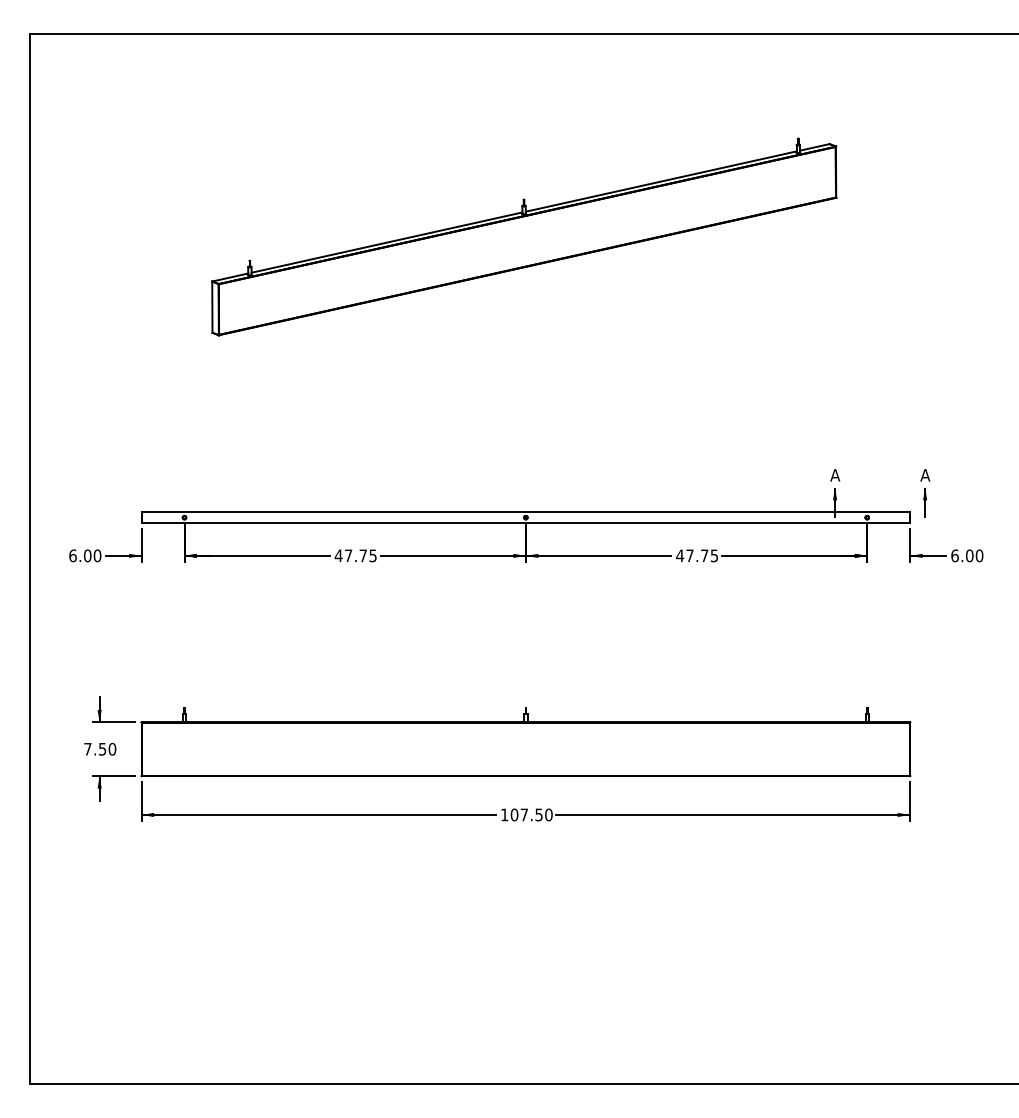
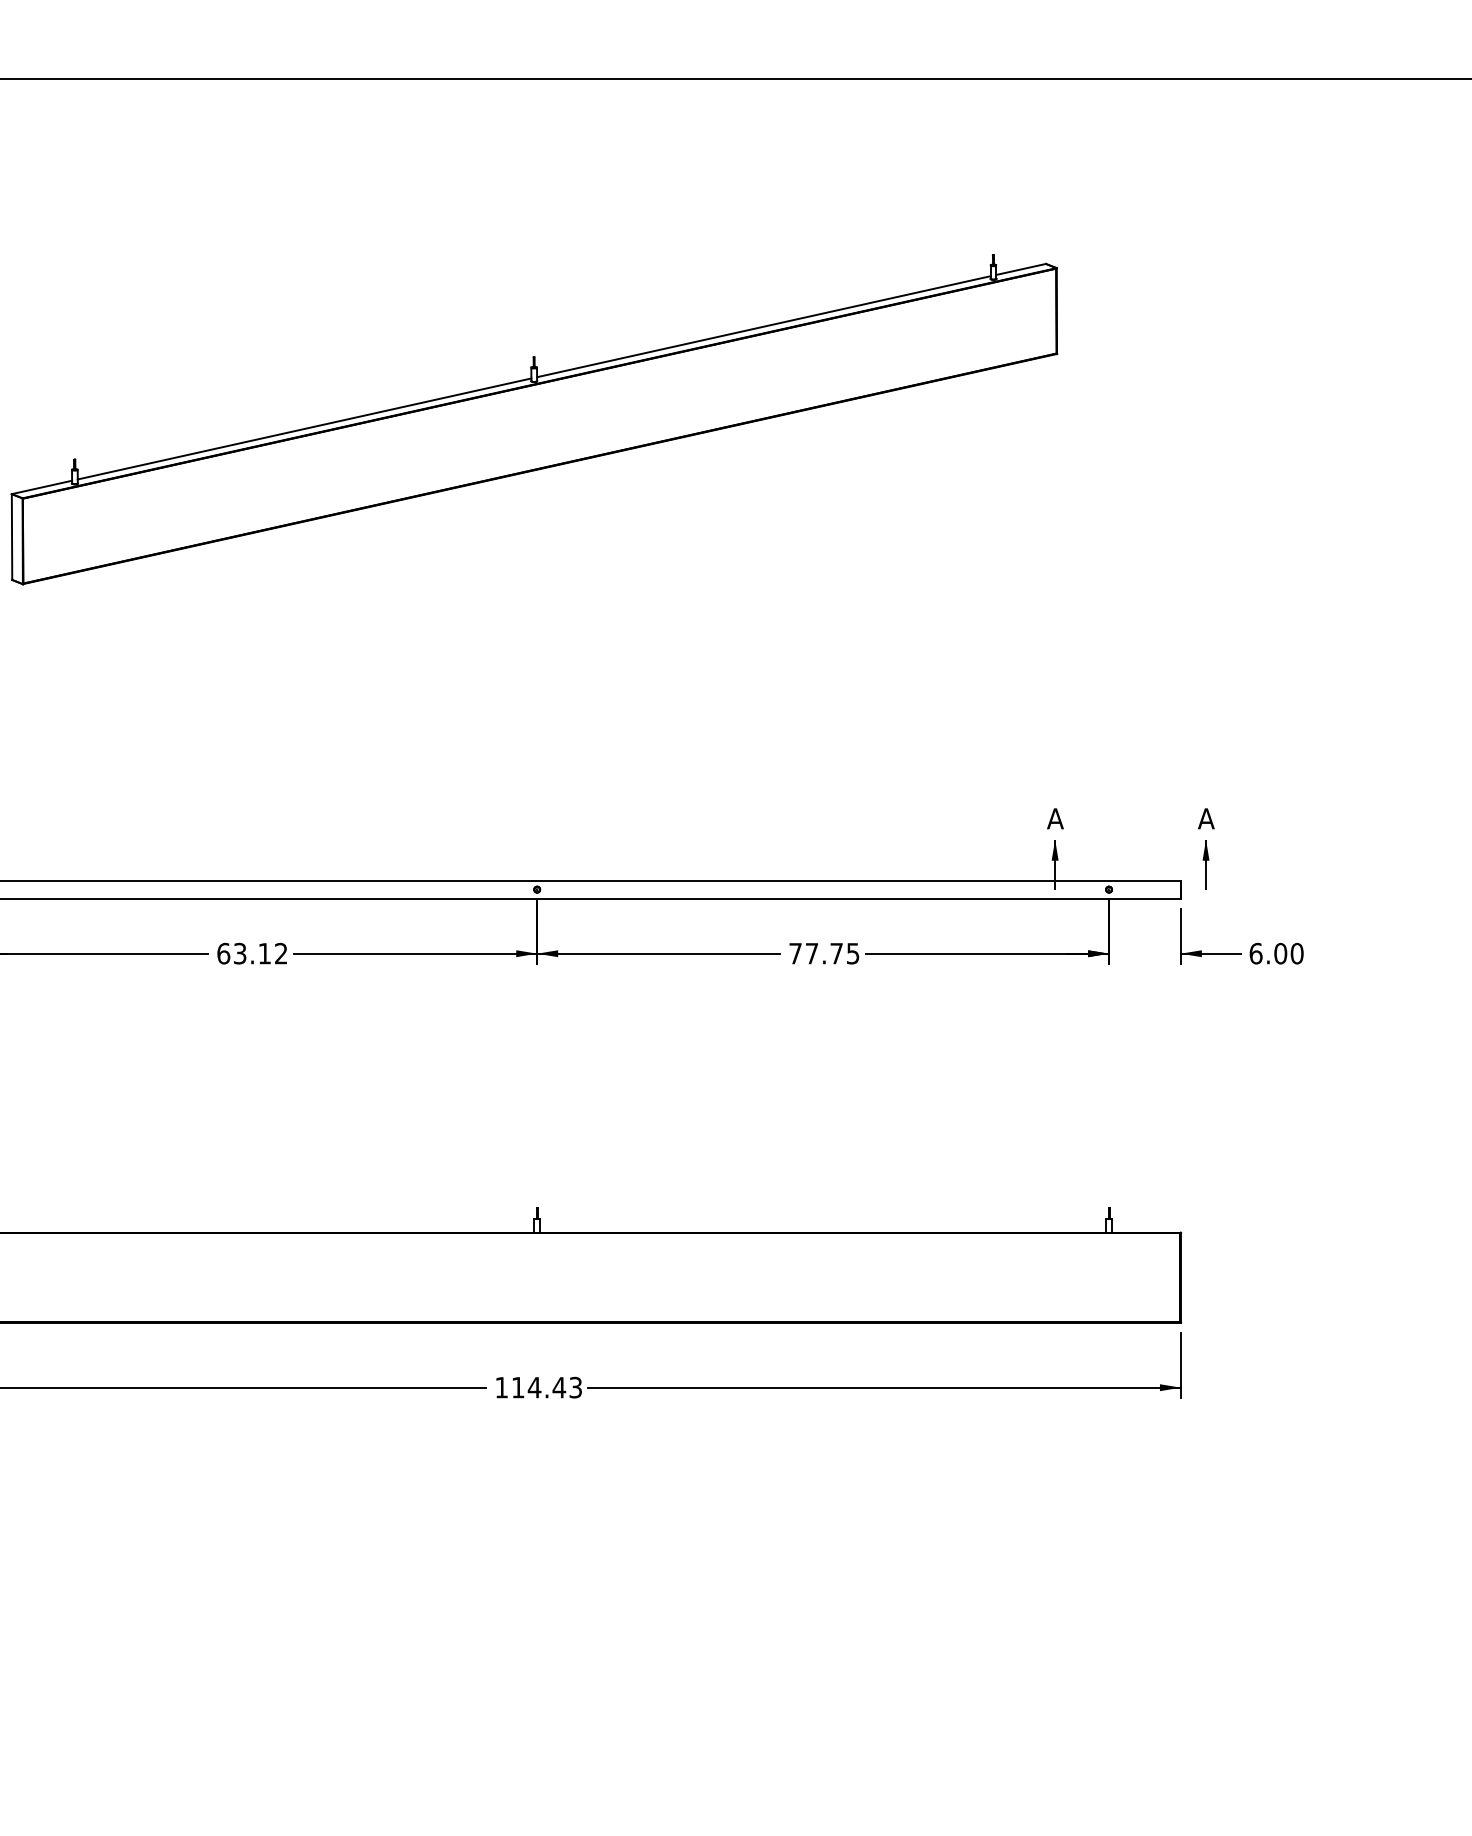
text: (355, 555) -> (251, 953), 47.75 -> 63.12
text: (680, 555) -> (796, 953), 47.75 -> 77.75
text: (531, 814) -> (546, 1386), 107.50 -> 114.43

